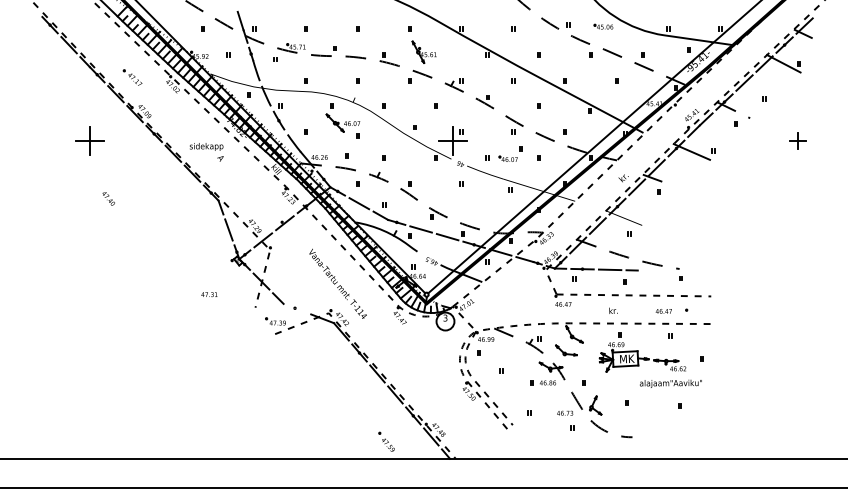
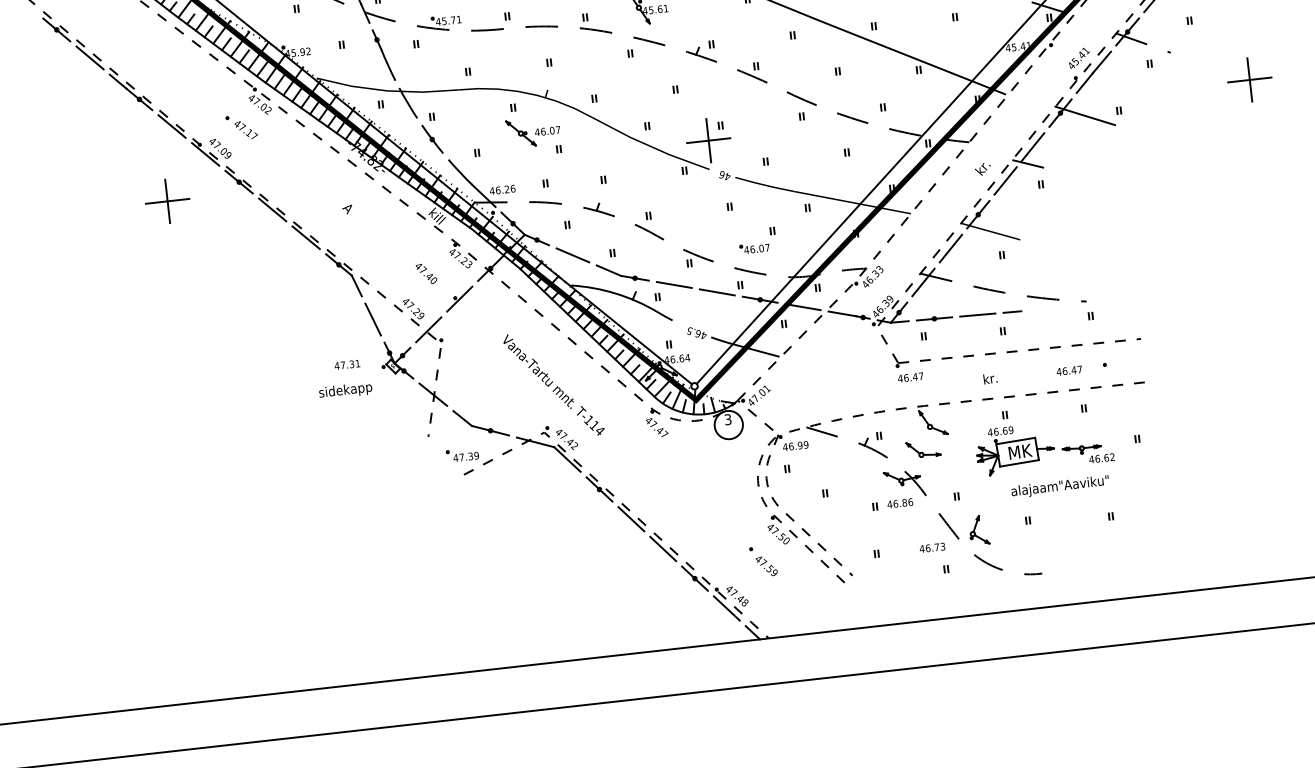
part: (132, 77) -> (241, 127), moved
part: (89, 140) -> (167, 200), moved
part: (797, 140) -> (1248, 79), size x1.67
text: (206, 146) -> (345, 390), moved
part: (510, 153) -> (757, 239), moved
text: (108, 198) -> (426, 273), moved
text: (209, 294) -> (347, 364), moved
line: (294, 307) -> (489, 429), added
text: (670, 383) -> (1059, 486), moved
part: (386, 441) -> (763, 560), moved

